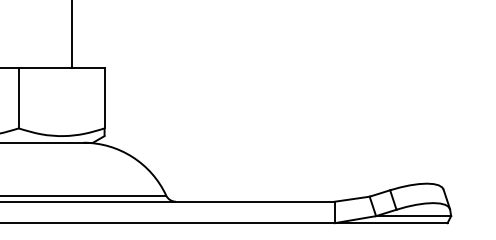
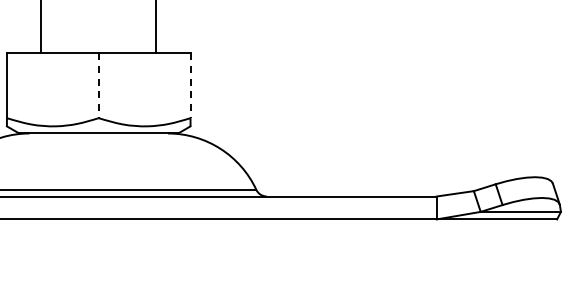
line: (18, 98) -> (98, 86), solid -> dashed
line: (104, 98) -> (190, 86), solid -> dashed

